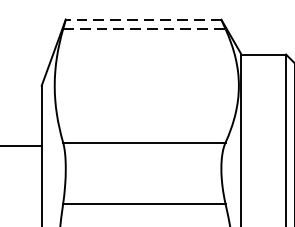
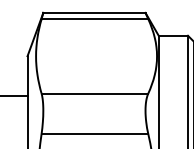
line: (142, 19) -> (93, 12), dashed -> solid
line: (145, 29) -> (95, 19), dashed -> solid

